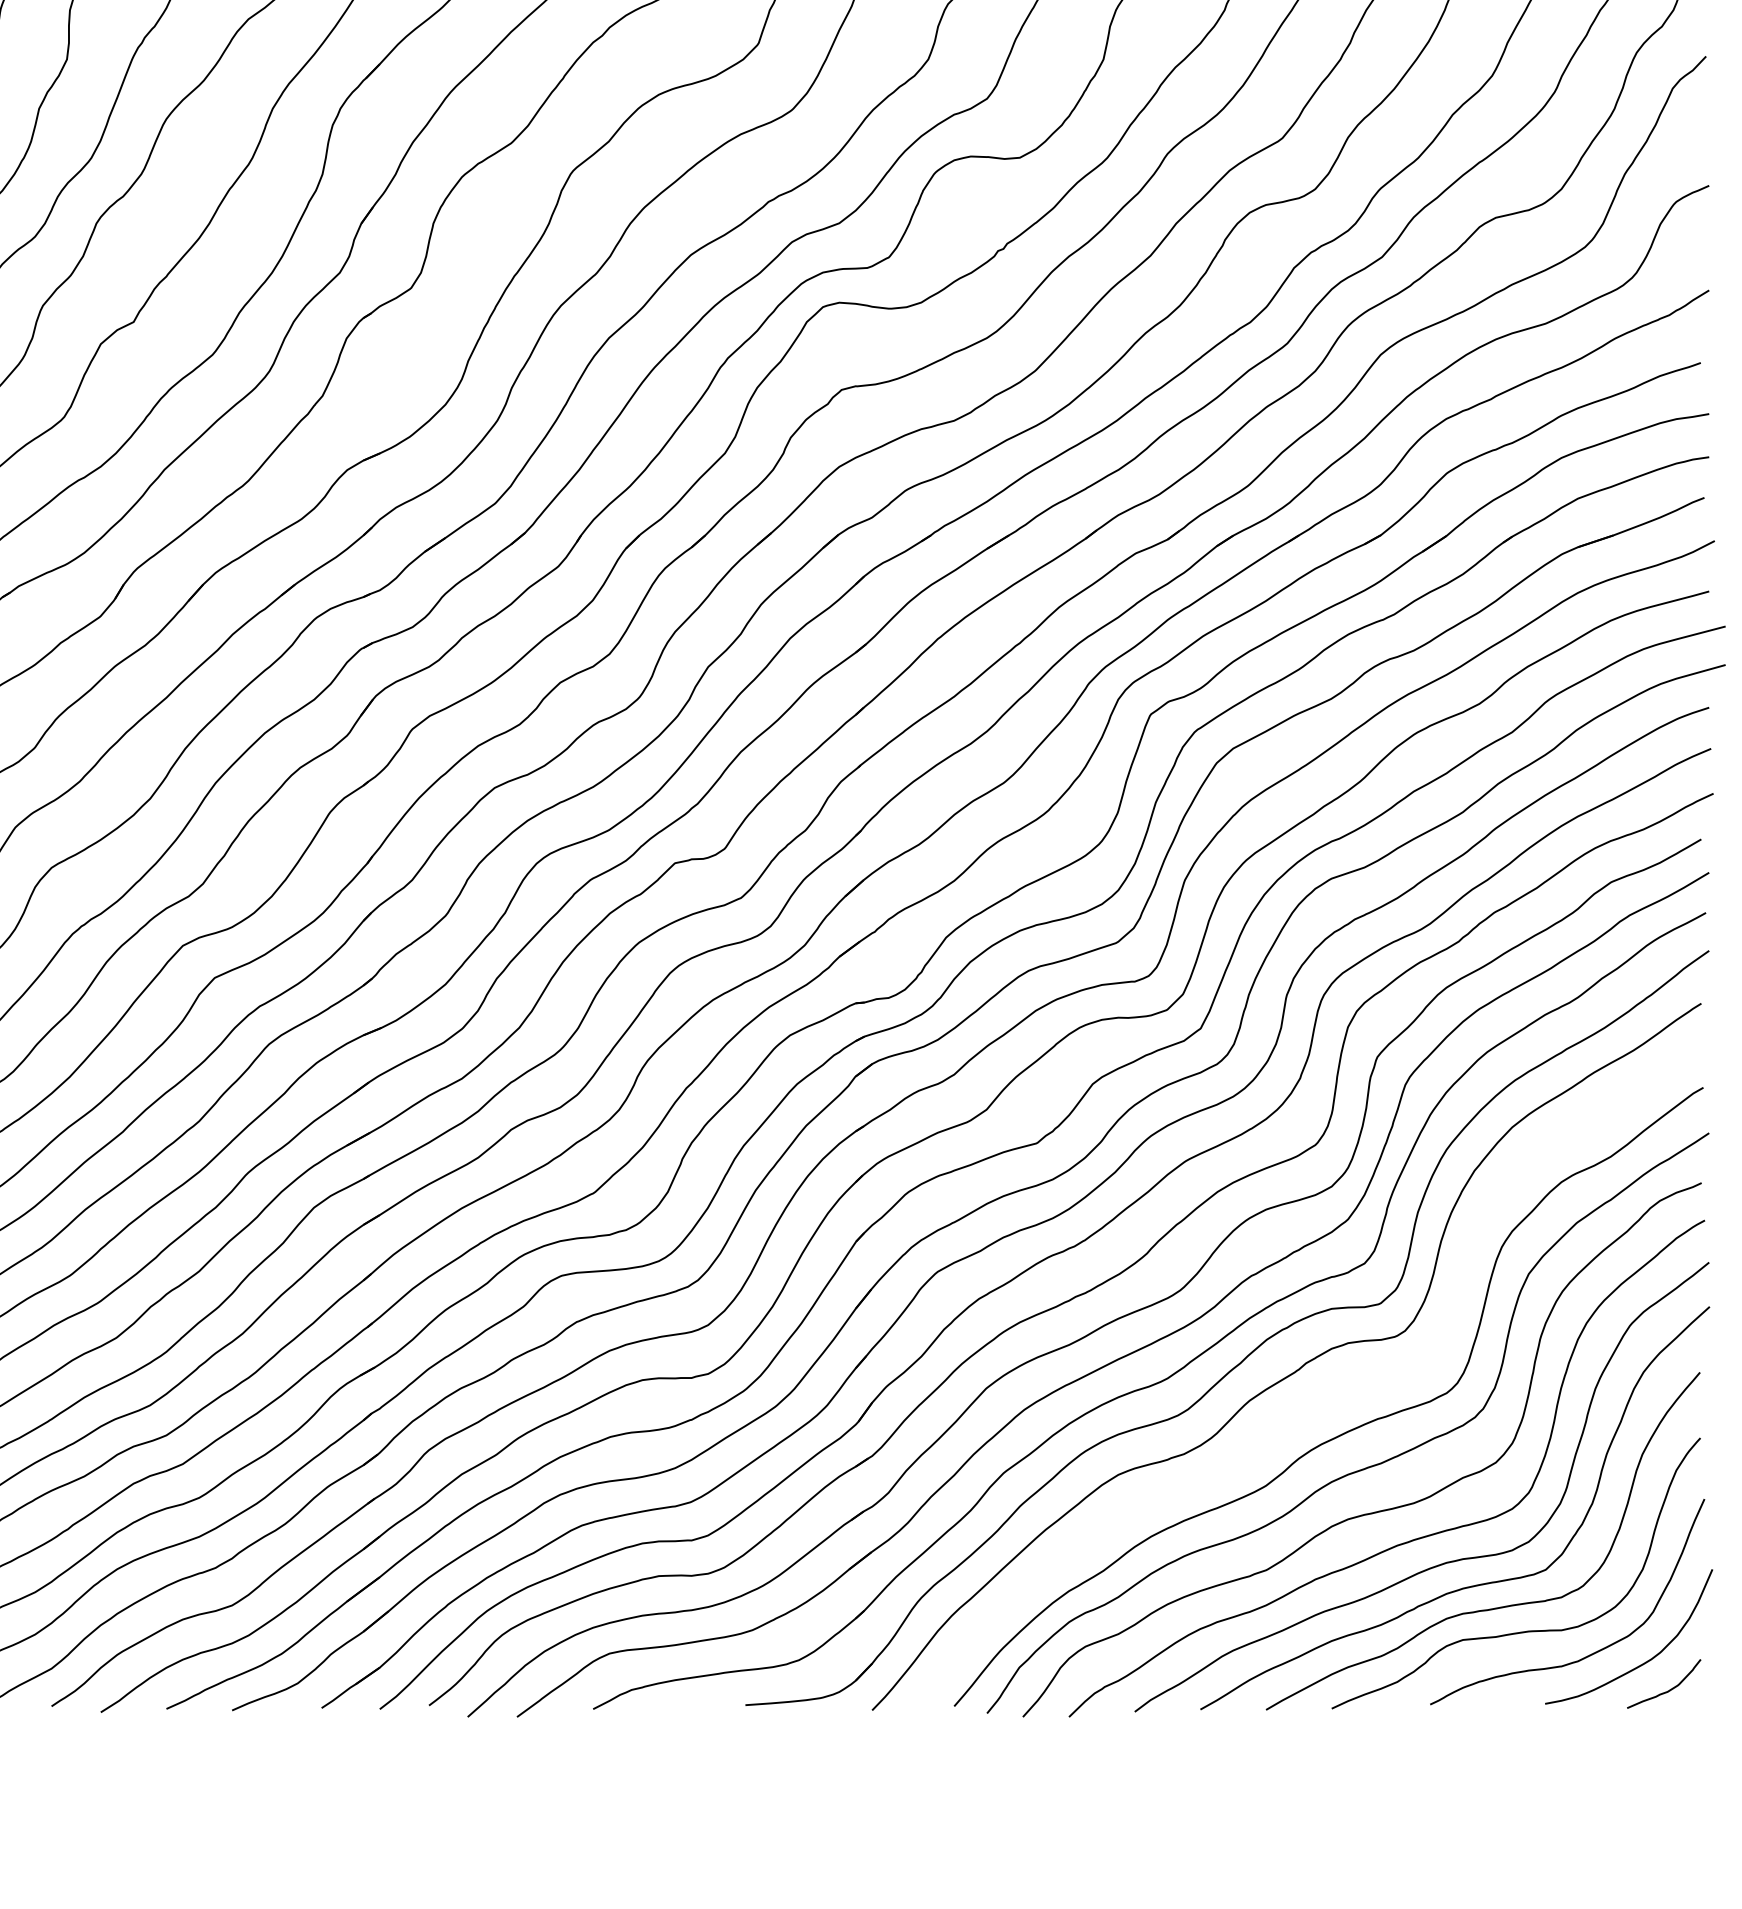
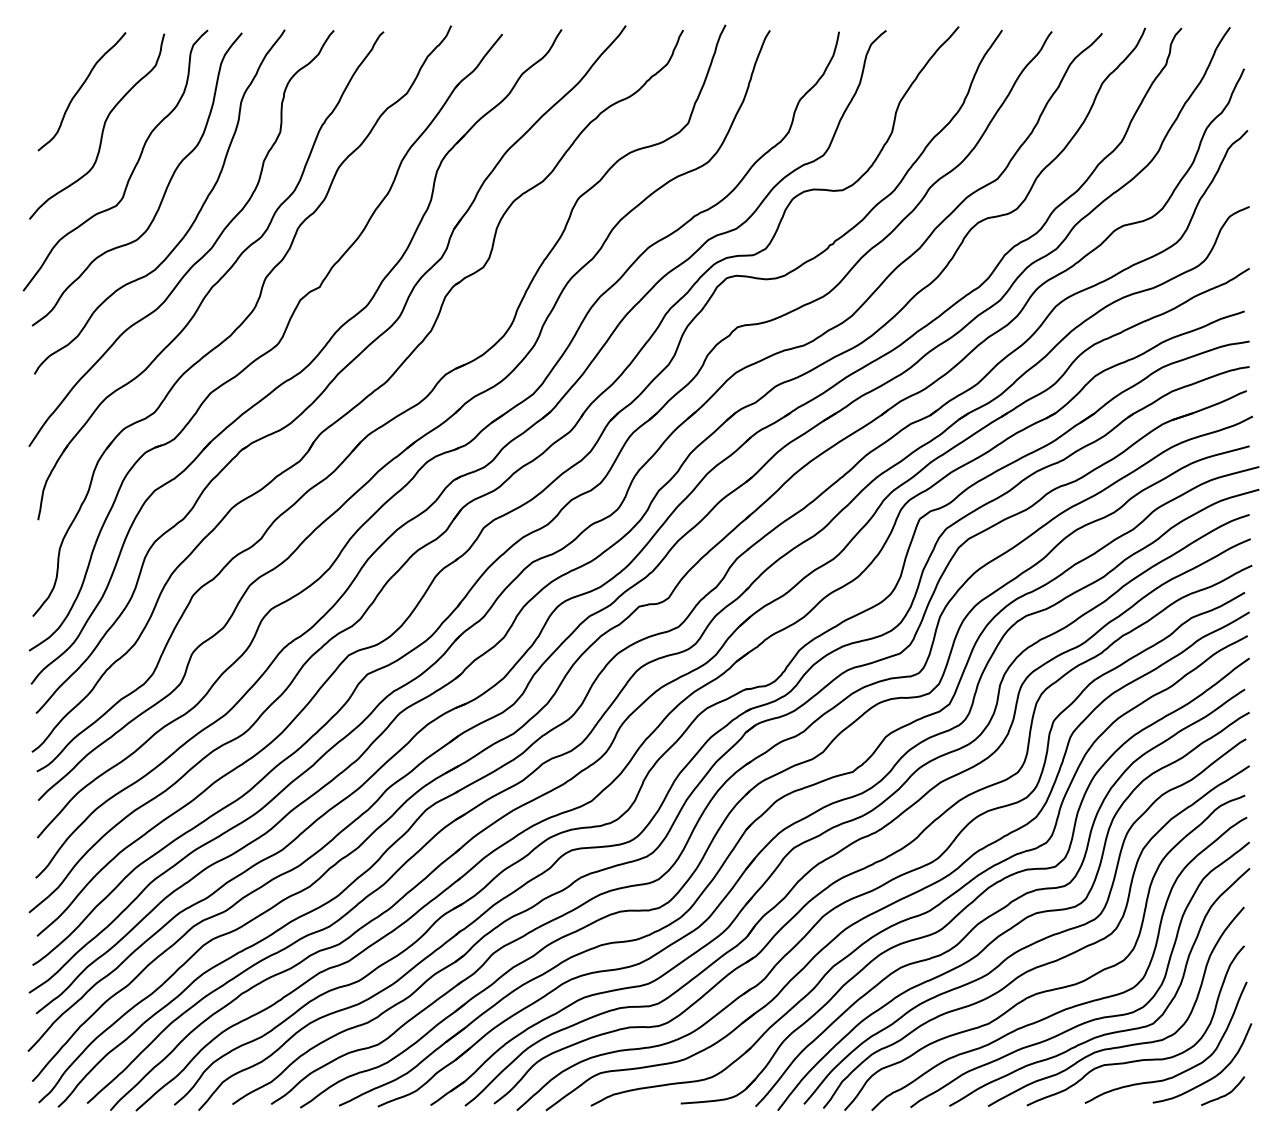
curve: (1321, 1394) -> (1020, 920), added

